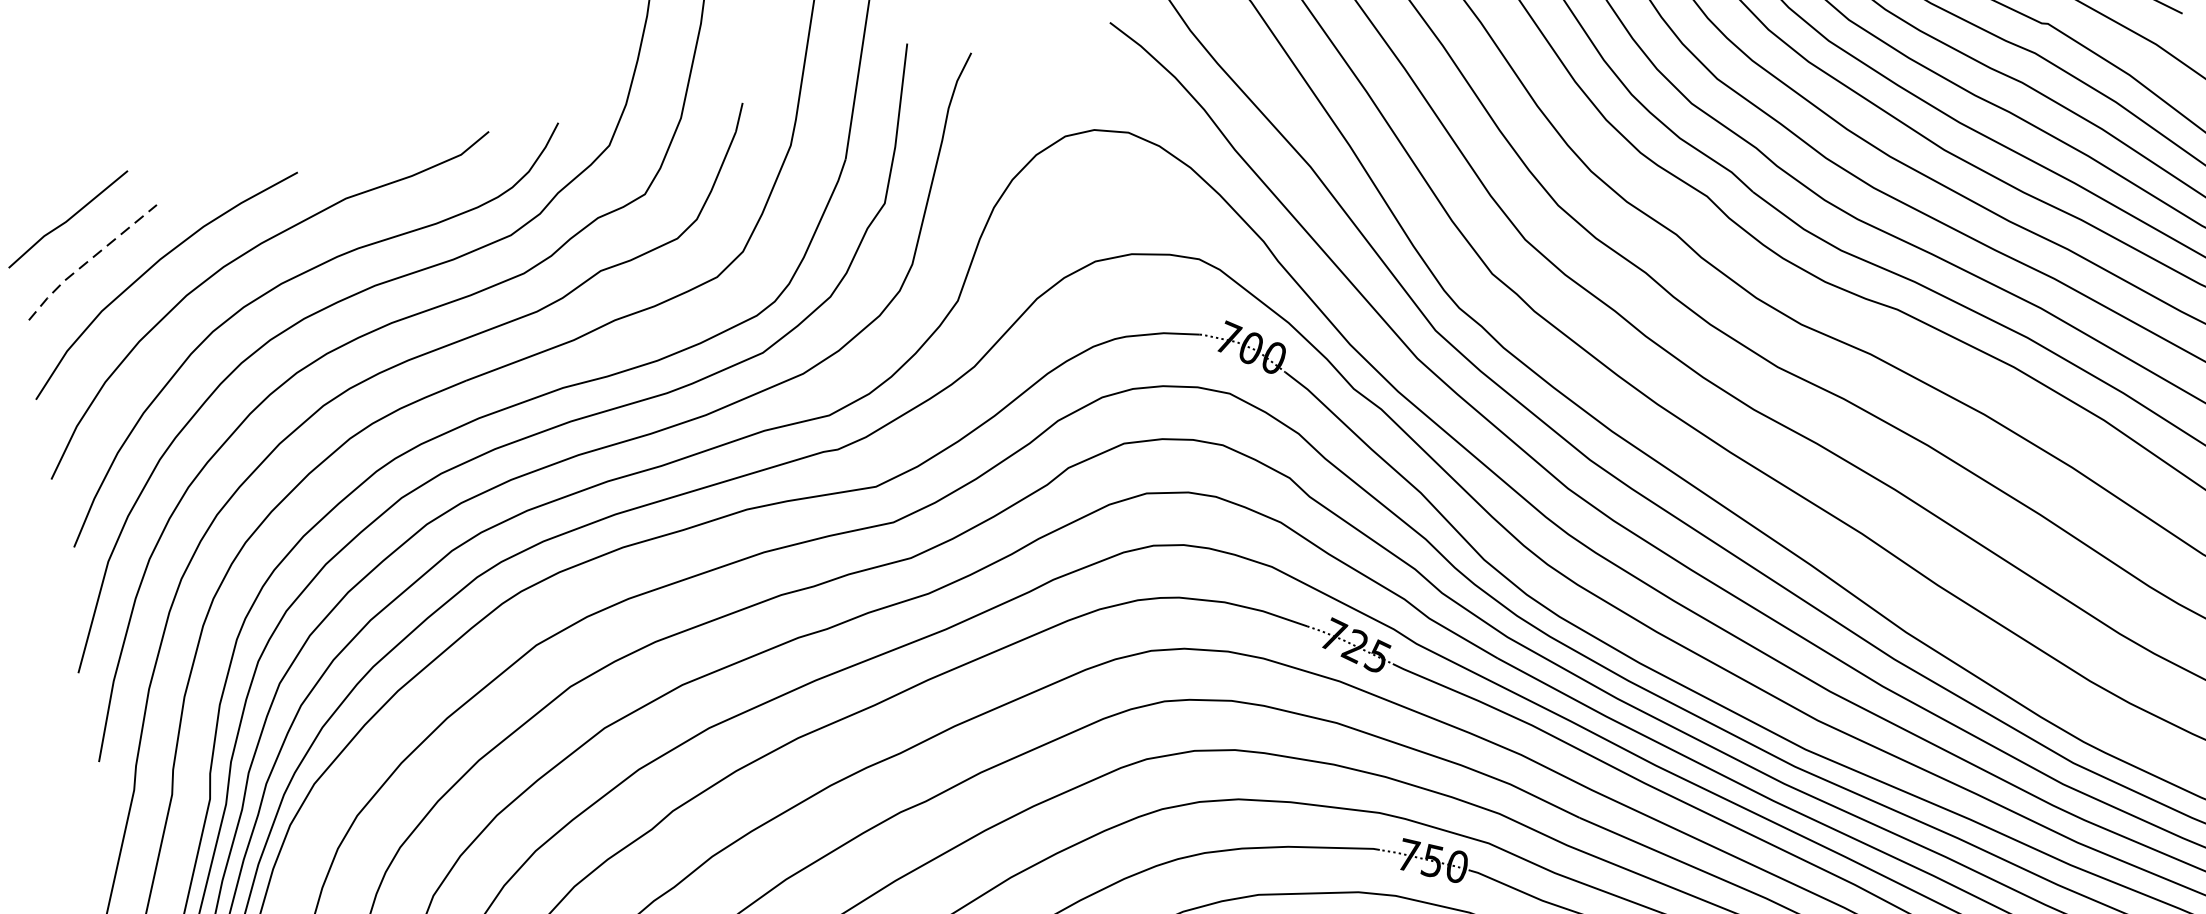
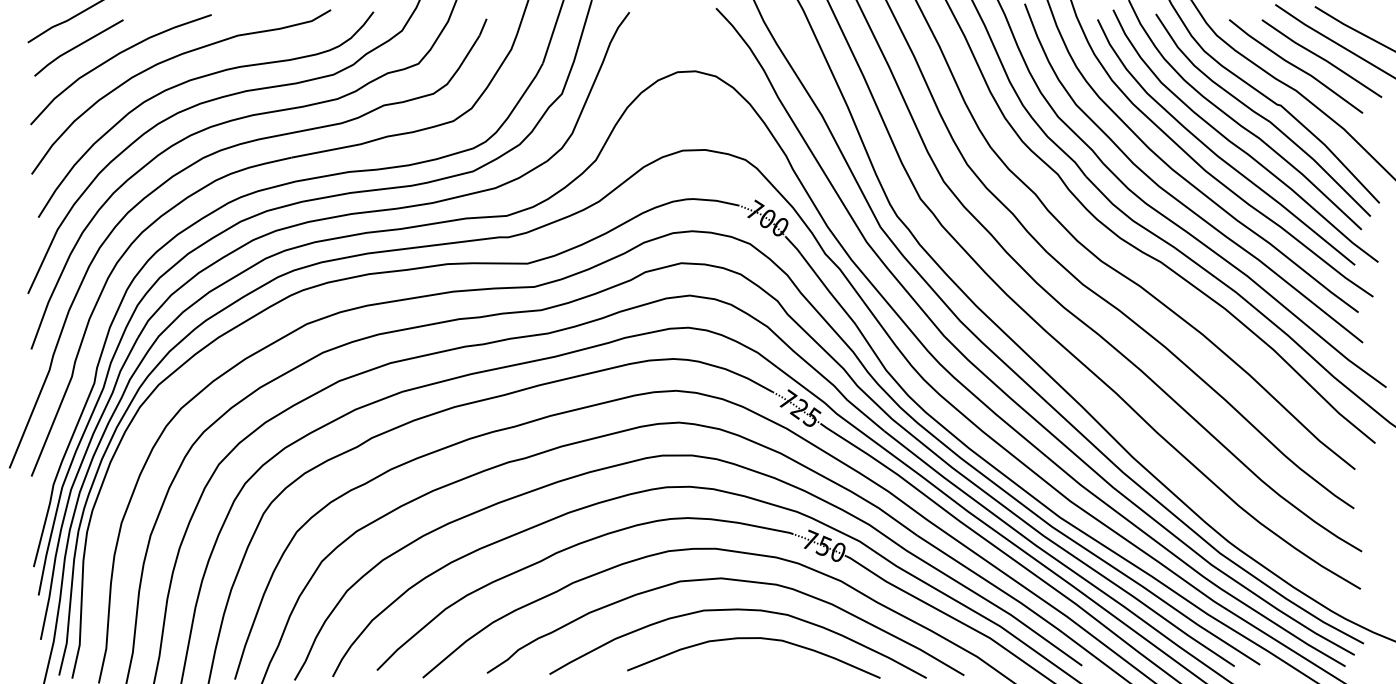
line: (89, 260) -> (77, 46), dashed -> solid

